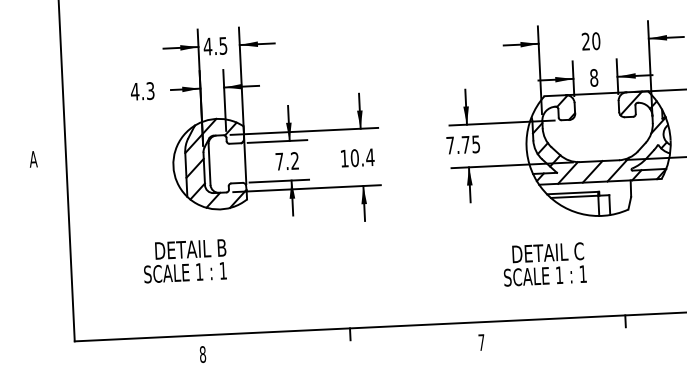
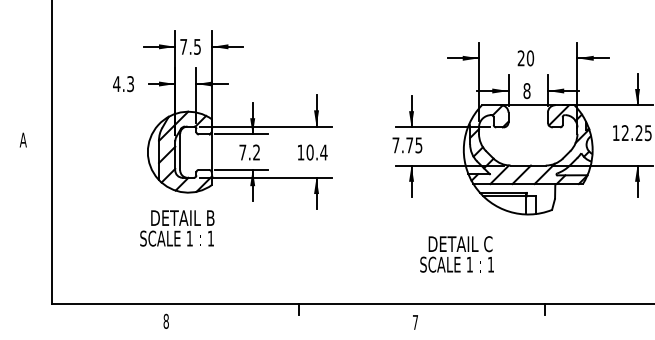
text: (207, 46) -> (183, 46), 4.5 -> 7.5
text: (185, 261) -> (177, 228), moved
text: (544, 264) -> (456, 254), moved

